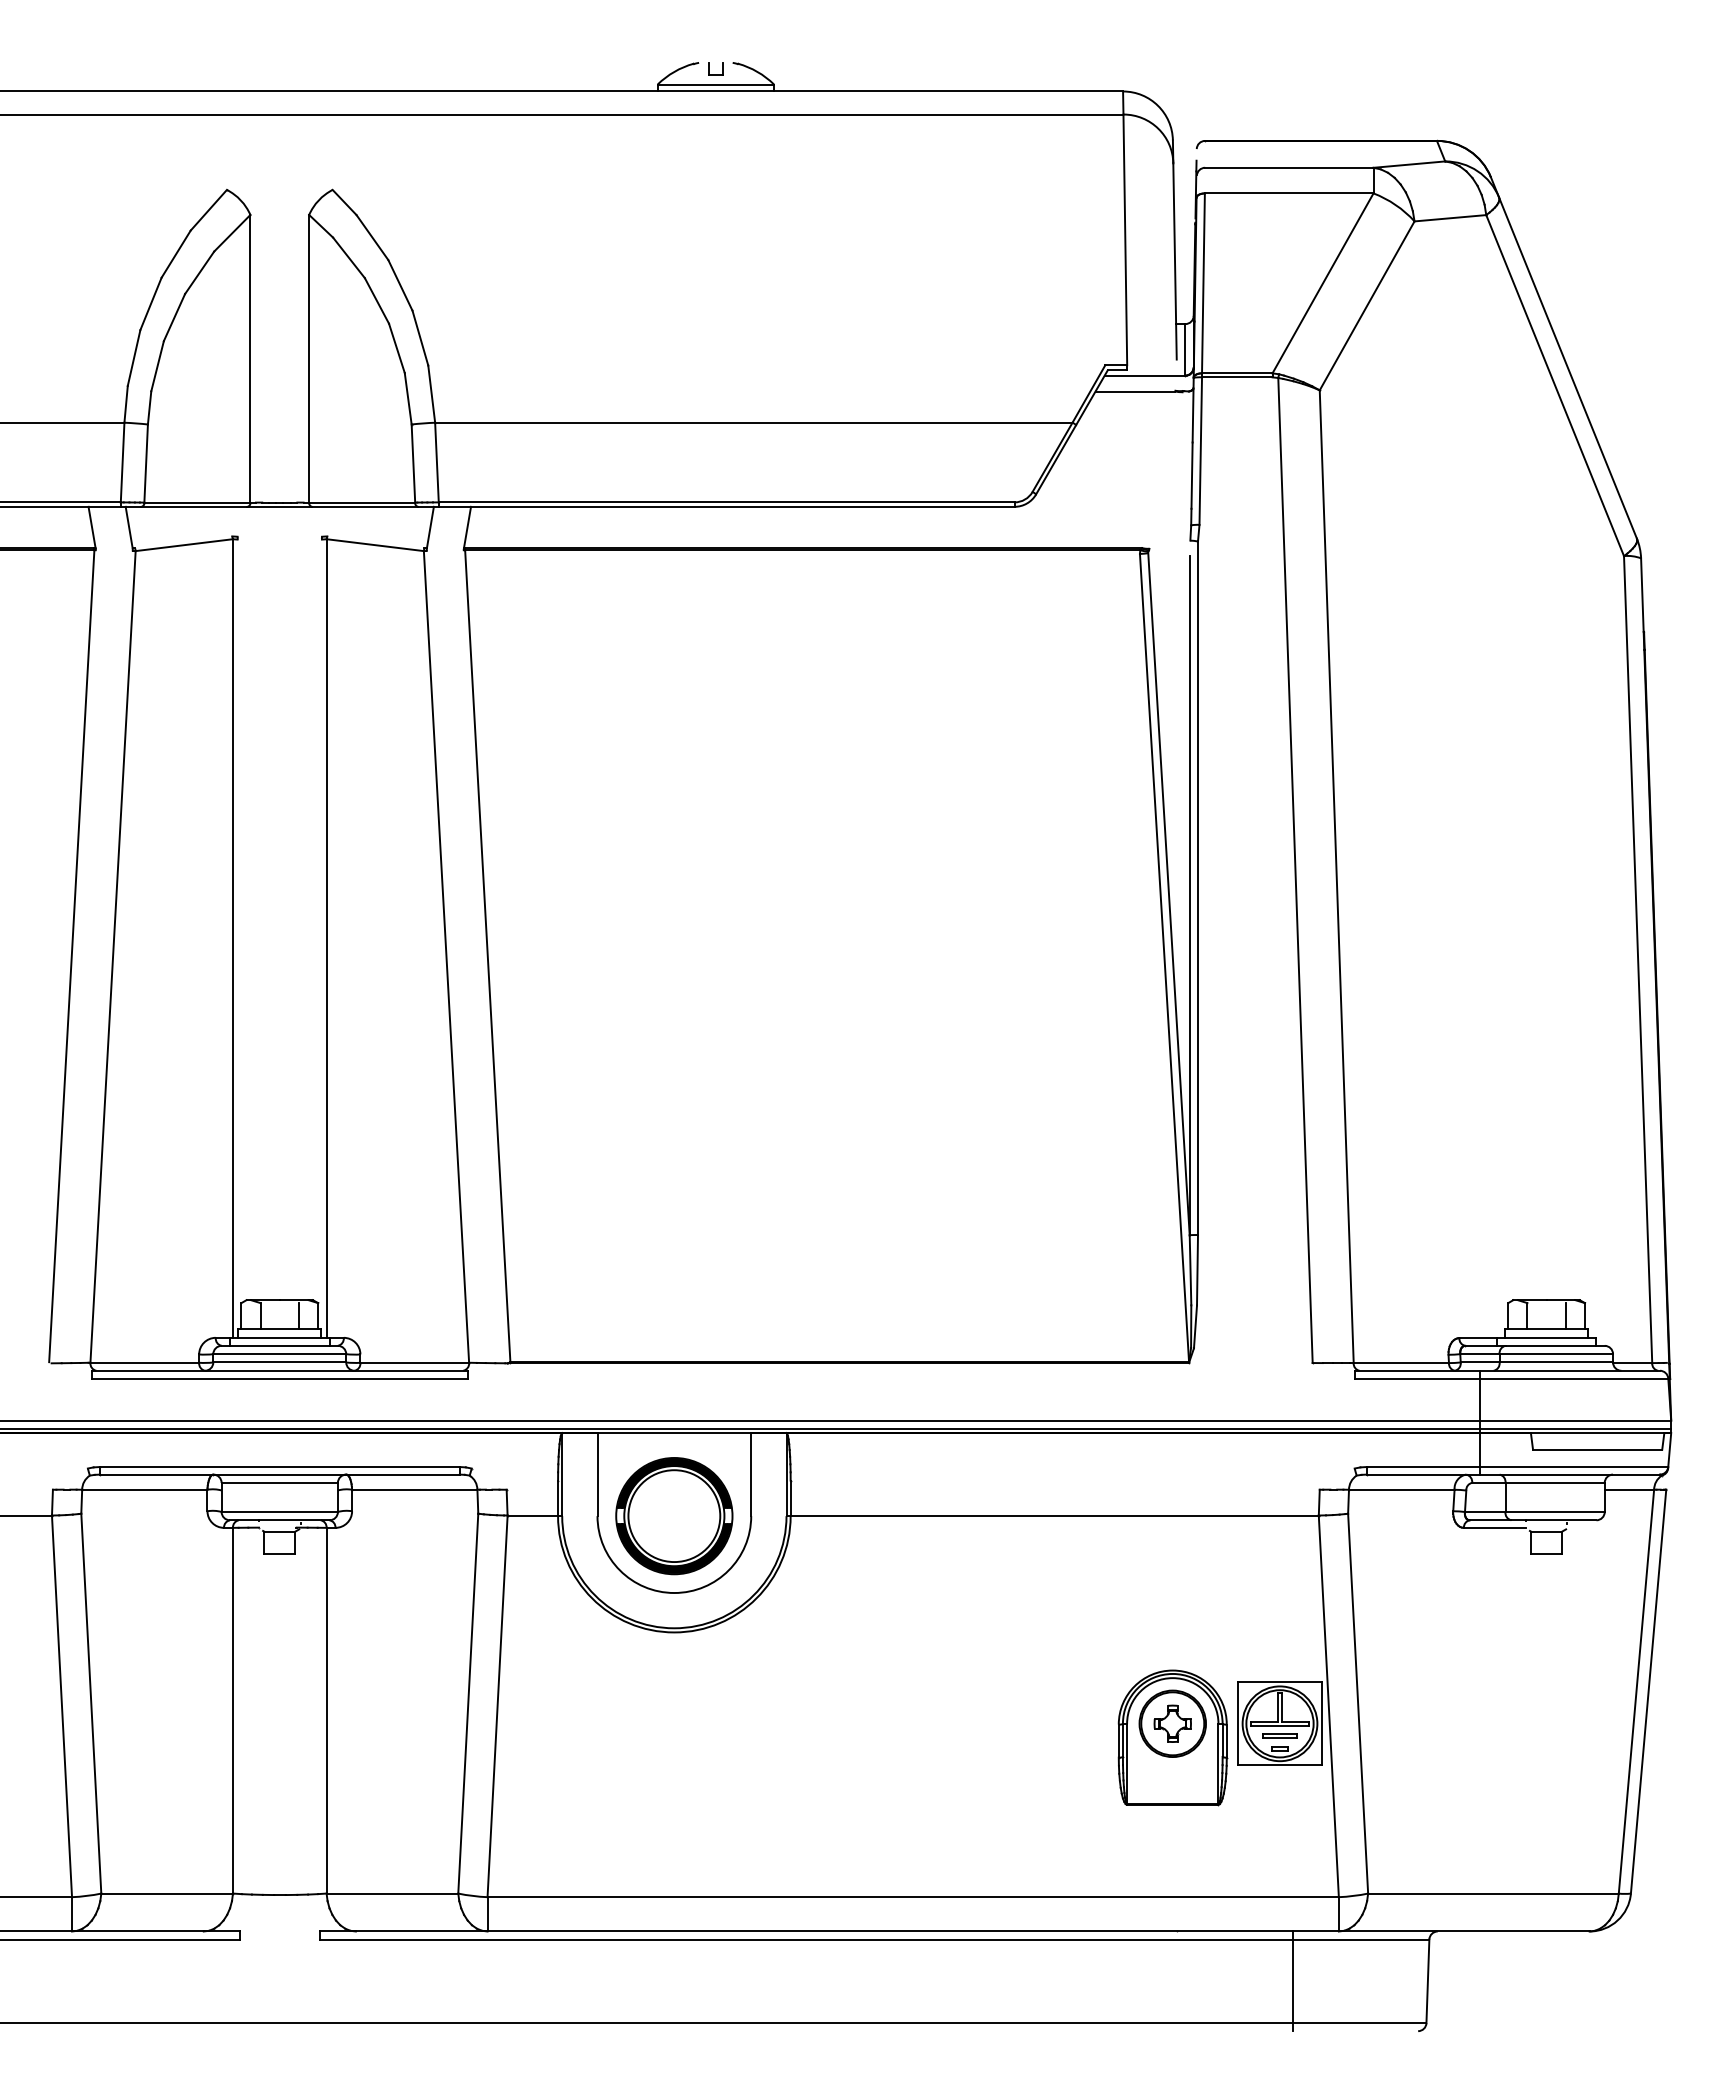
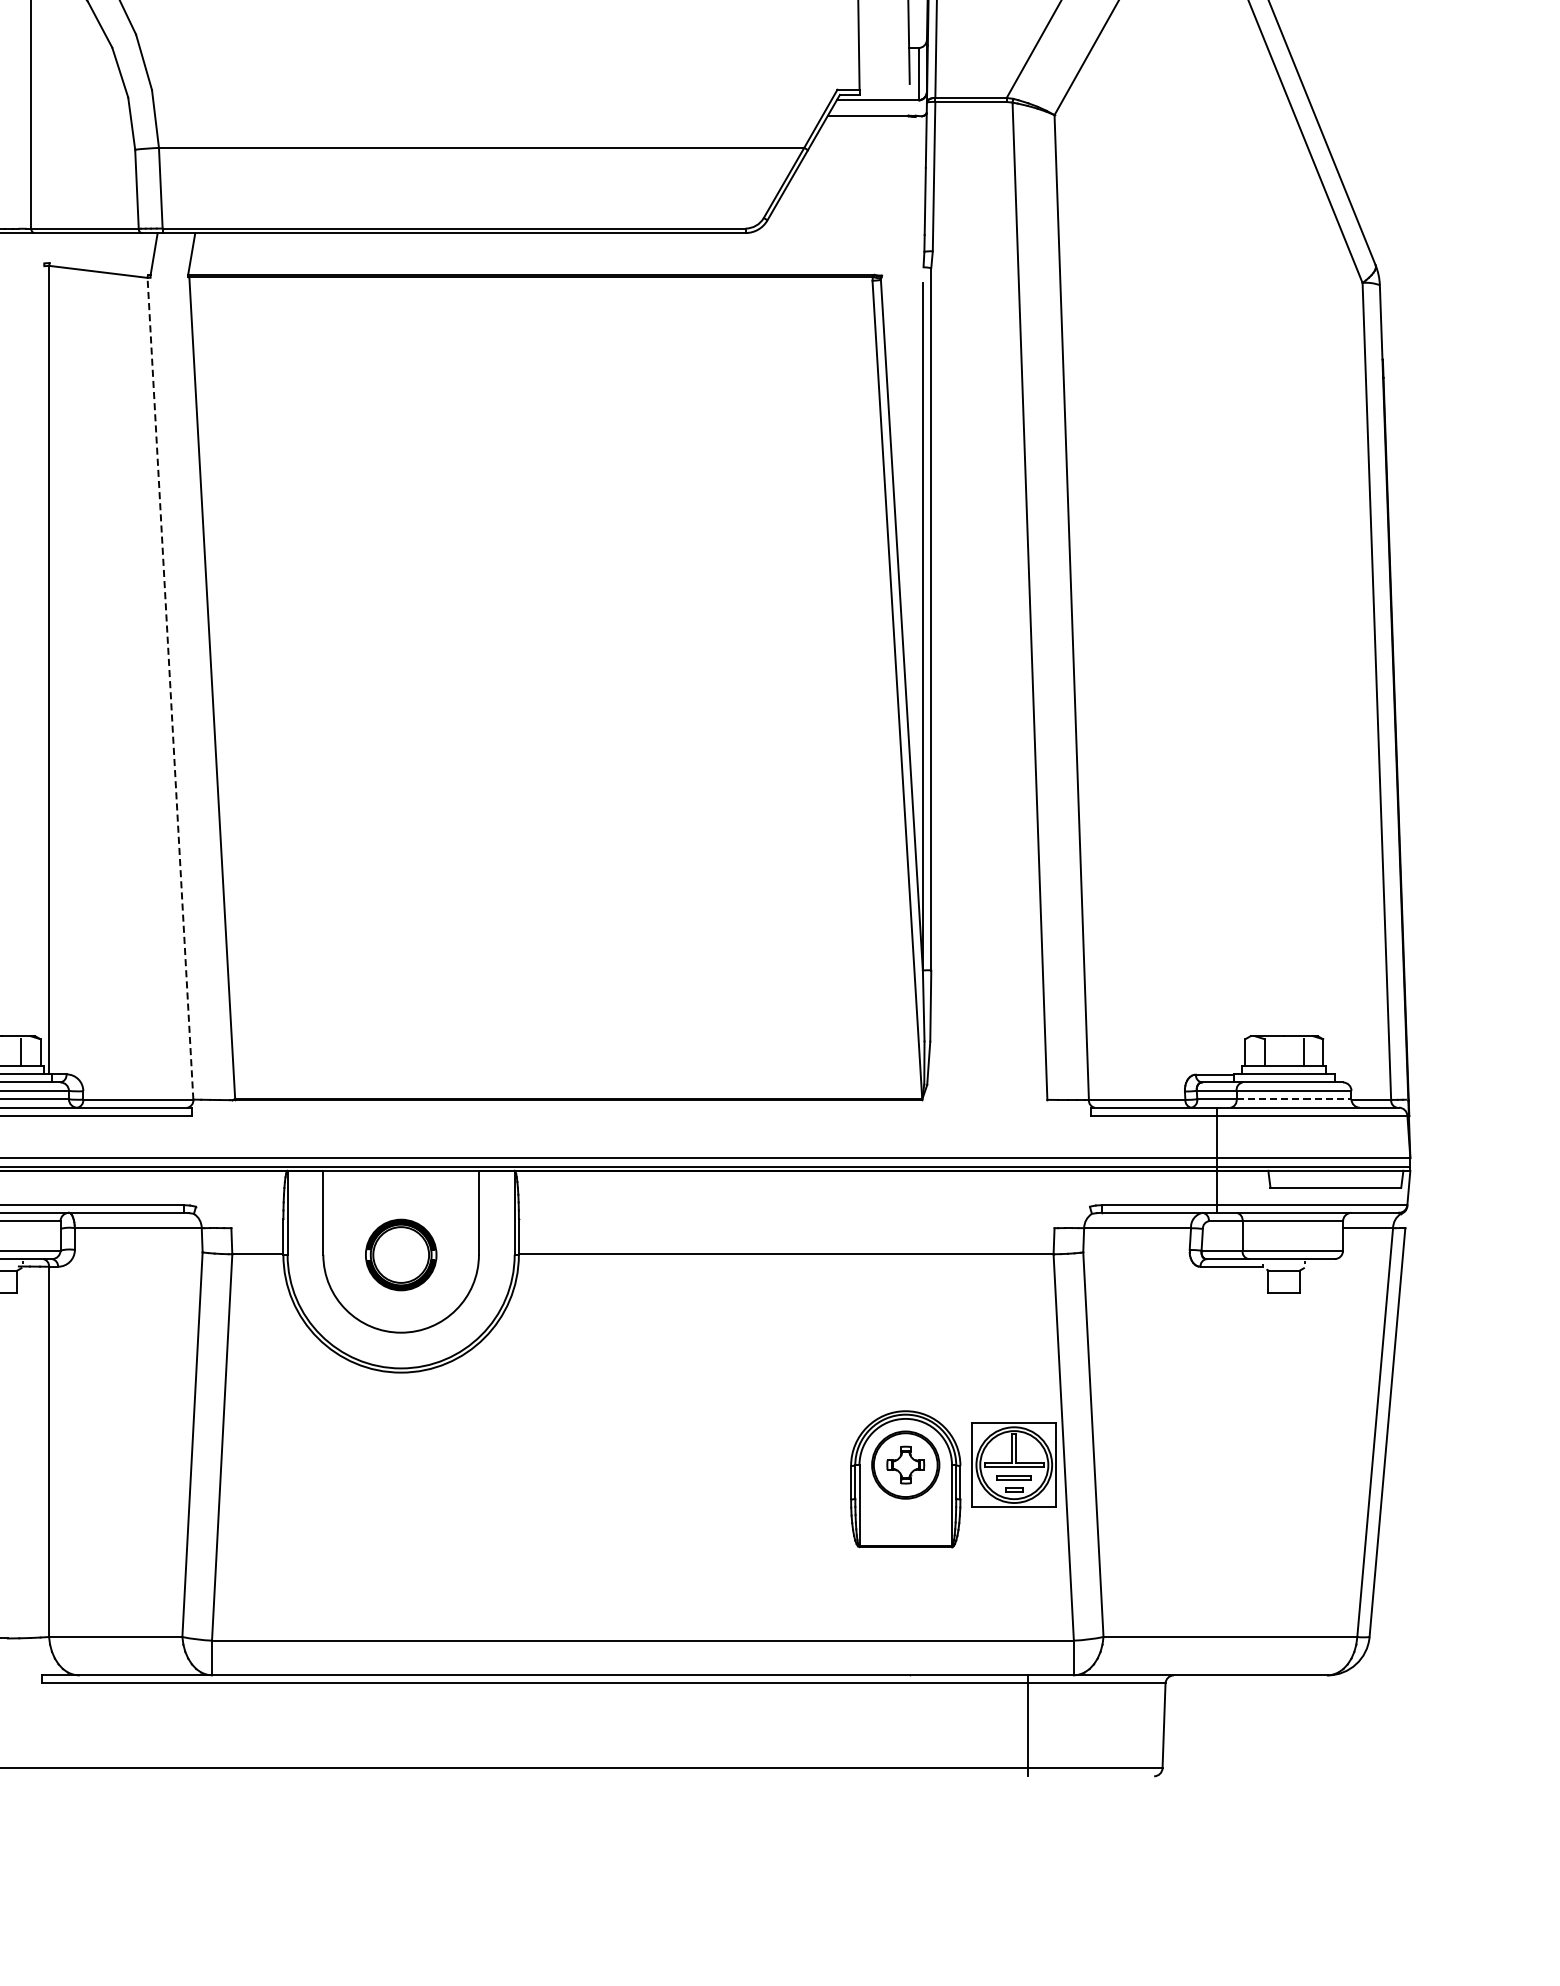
line: (446, 956) -> (170, 688), solid -> dashed
line: (1556, 1362) -> (1294, 1099), solid -> dashed
part: (674, 1516) -> (401, 1255), size x0.6

